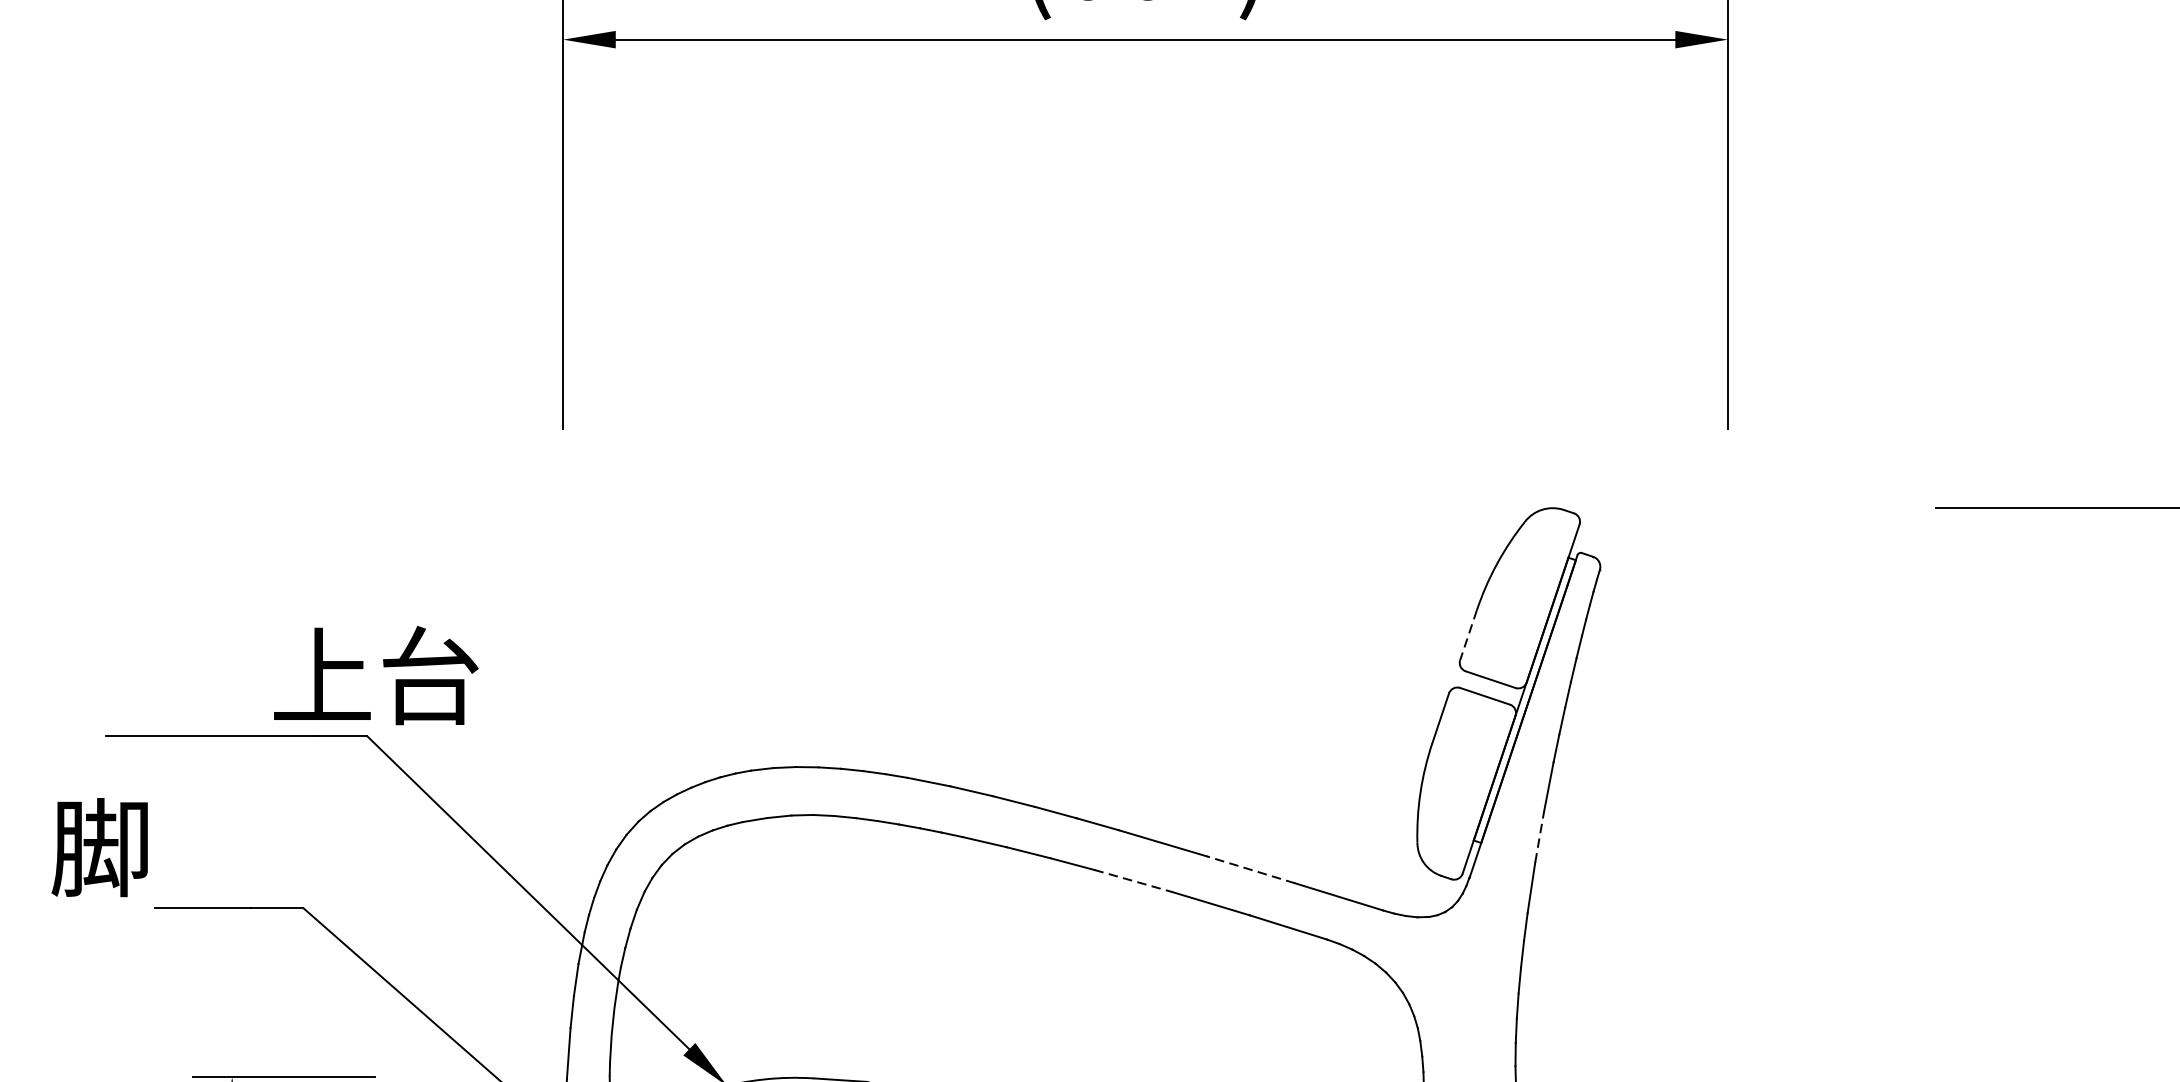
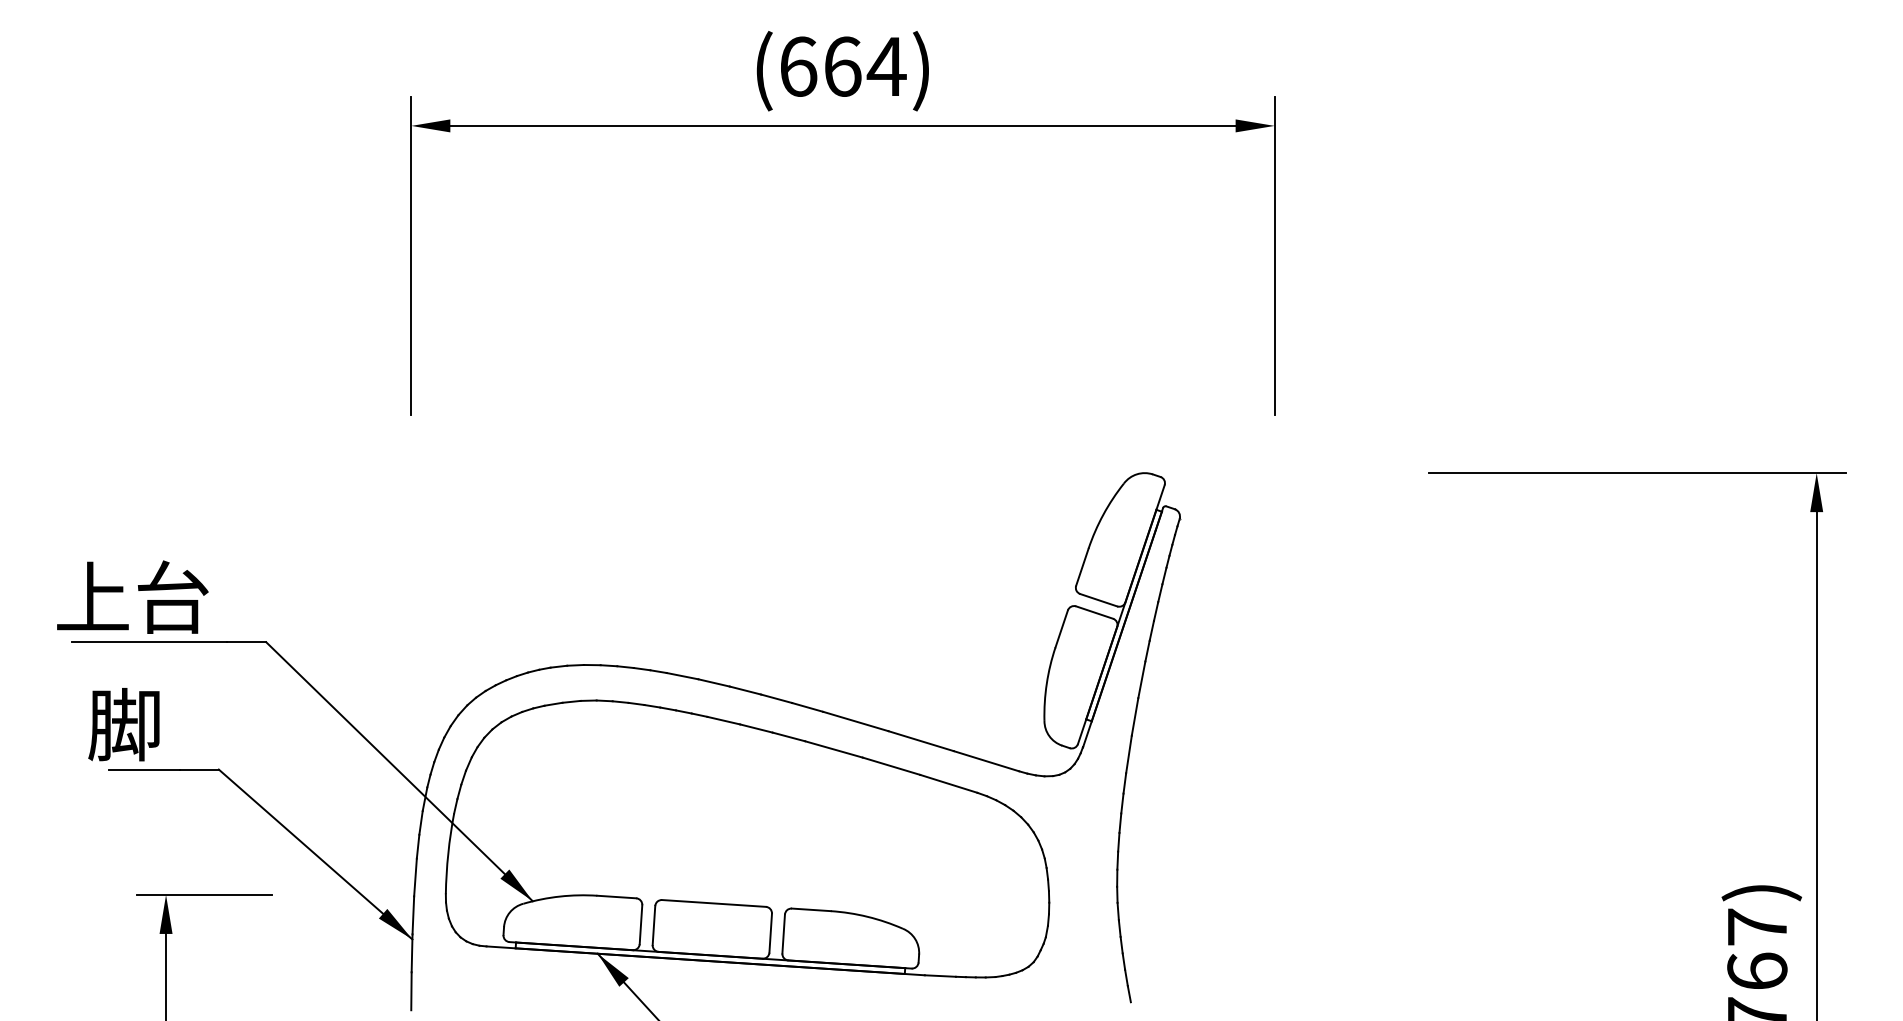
line: (1468, 635) -> (1082, 567), dashed -> solid
text: (375, 674) -> (132, 596), moved
line: (1540, 836) -> (1135, 716), dashed -> solid
text: (99, 847) -> (123, 724), moved
line: (1250, 870) -> (920, 741), dashed -> solid
line: (1132, 881) -> (833, 749), dashed -> solid

